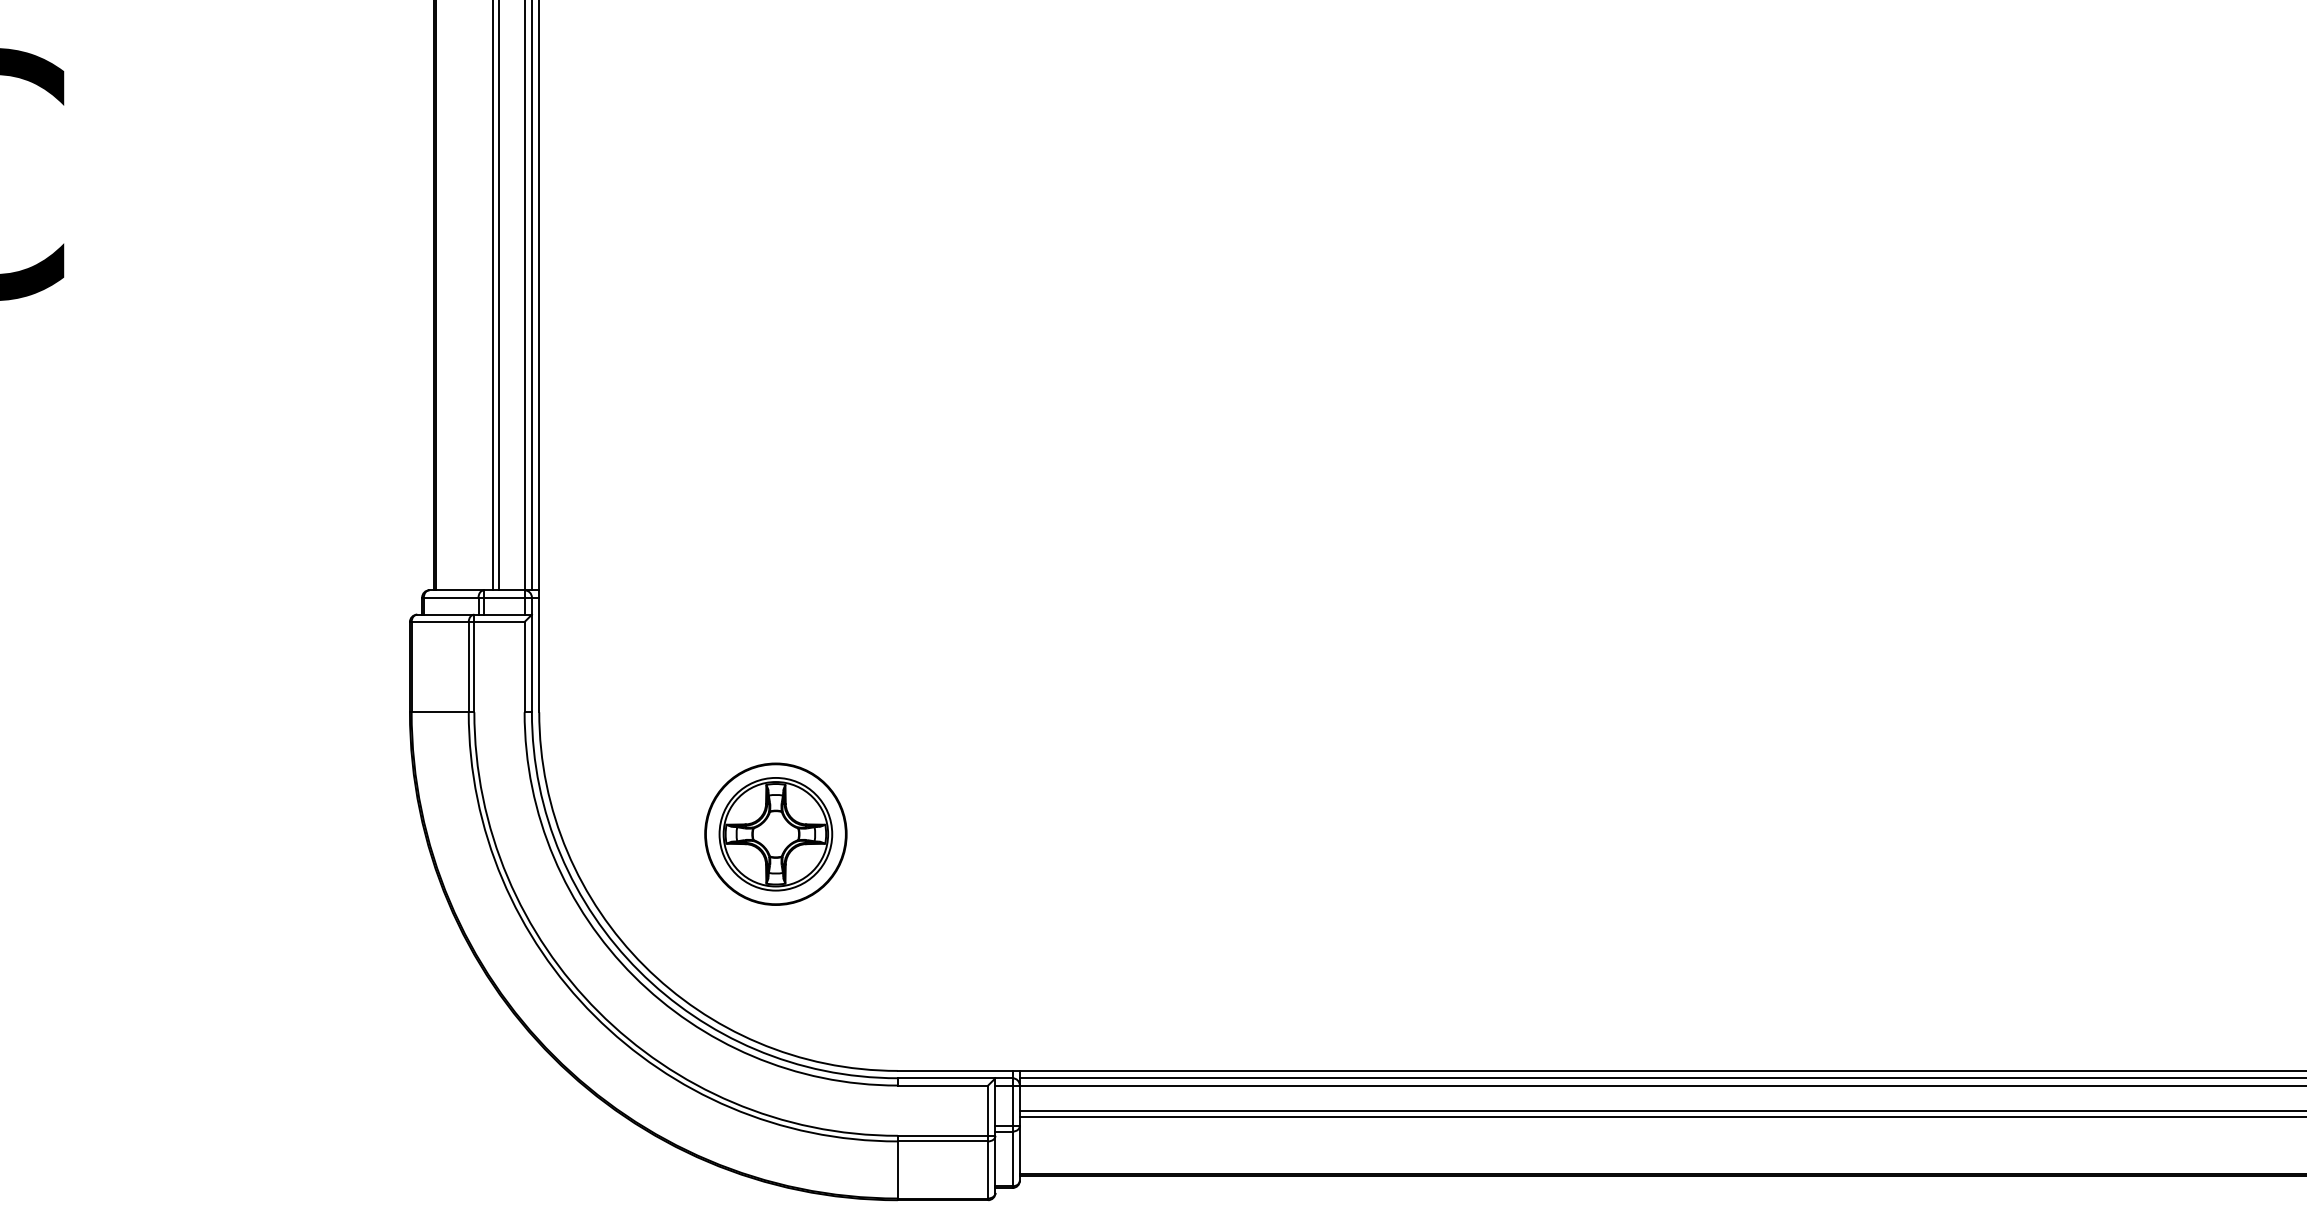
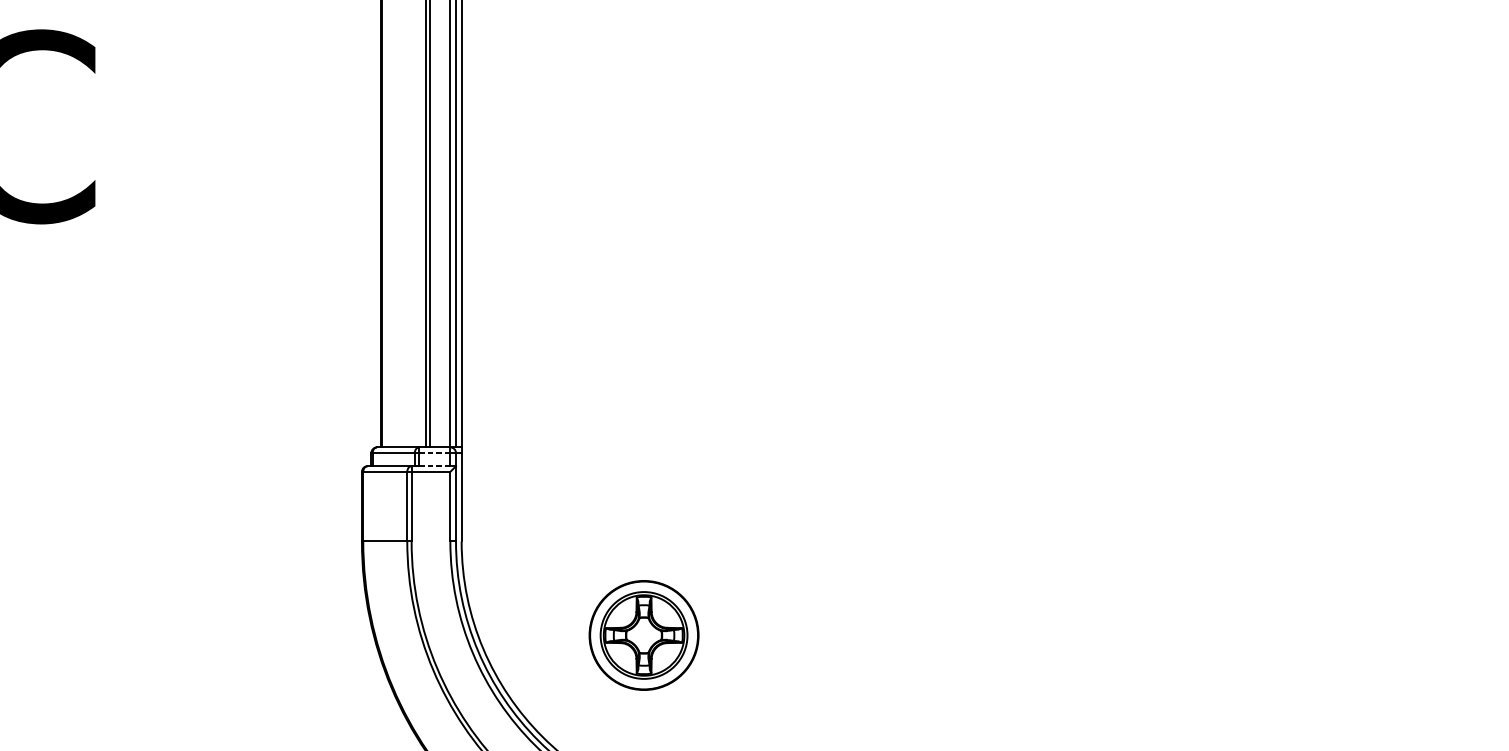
line: (504, 597) -> (434, 452), solid -> dashed
line: (504, 614) -> (434, 466), solid -> dashed

